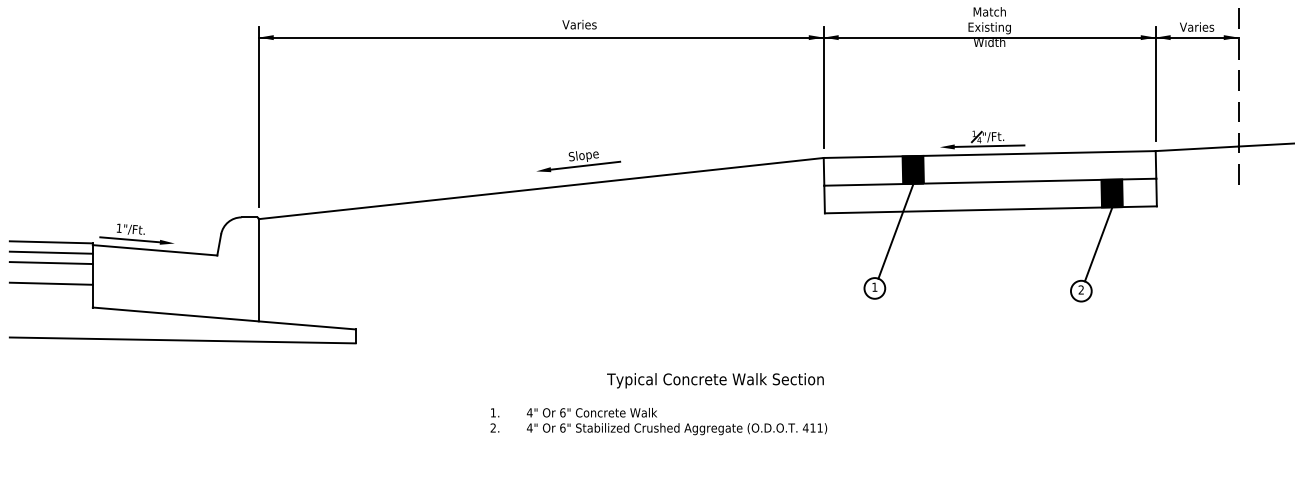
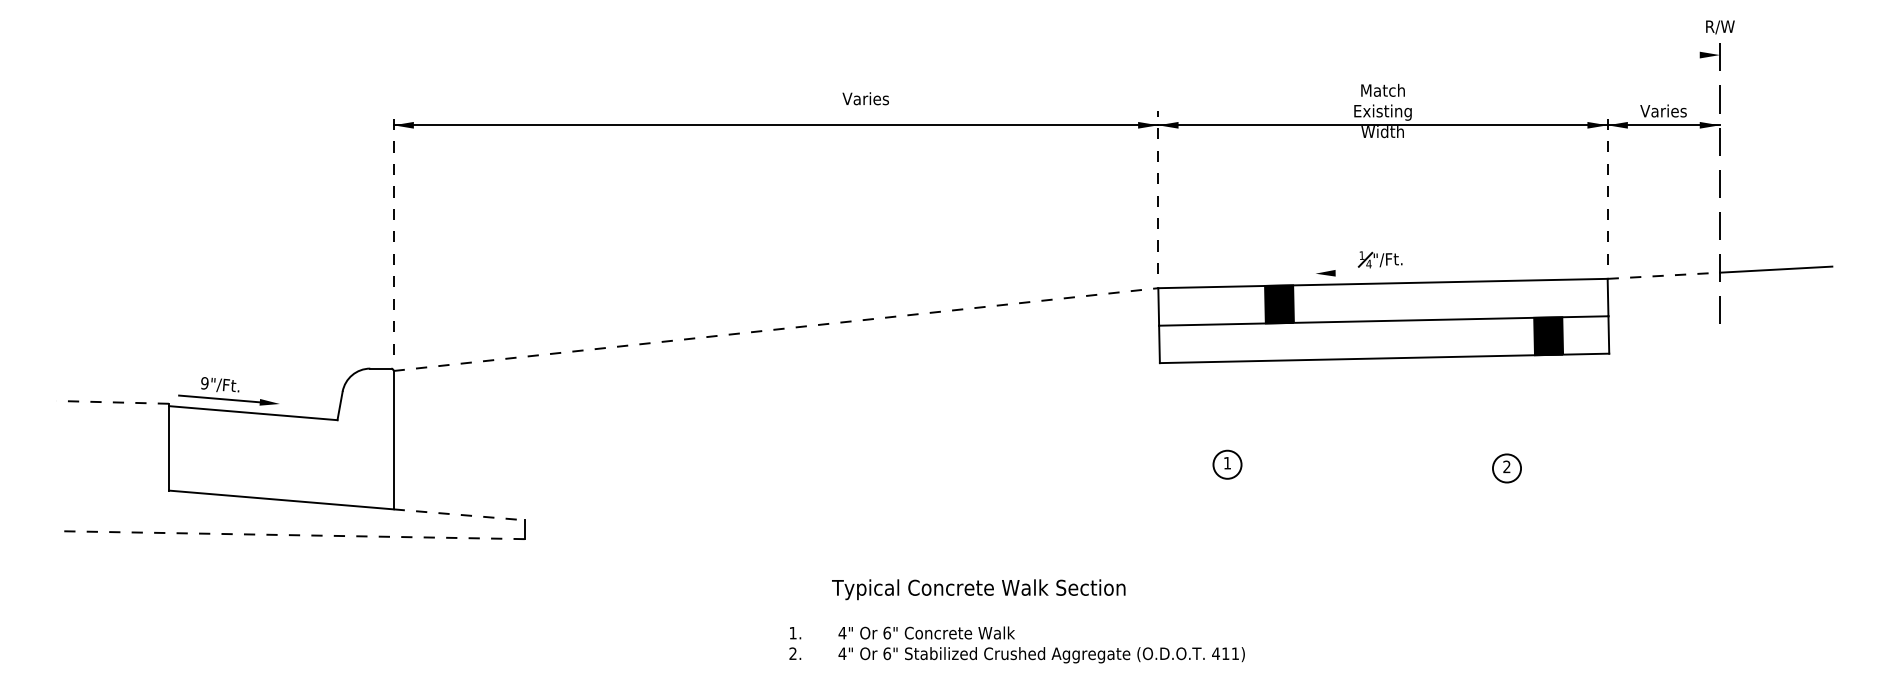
text: (579, 24) -> (865, 98), moved
line: (1155, 84) -> (1607, 188), solid -> dashed
line: (823, 87) -> (1158, 192), solid -> dashed
line: (258, 117) -> (393, 233), solid -> dashed
line: (989, 146) -> (1382, 272), removed
line: (1197, 148) -> (1664, 275), solid -> dashed
part: (578, 161) -> (826, 293), removed
line: (540, 188) -> (775, 329), solid -> dashed
text: (119, 228) -> (204, 383), 1"/Ft. -> 9"/Ft.
line: (895, 231) -> (1255, 387), removed
line: (51, 242) -> (112, 402), solid -> dashed
line: (1098, 244) -> (1530, 405), removed
line: (51, 252) -> (112, 416), removed
line: (51, 263) -> (112, 430), removed
line: (51, 283) -> (112, 458), removed
line: (307, 325) -> (459, 514), solid -> dashed
line: (182, 340) -> (290, 535), solid -> dashed
text: (715, 380) -> (978, 589), moved
text: (658, 421) -> (1016, 644), moved

